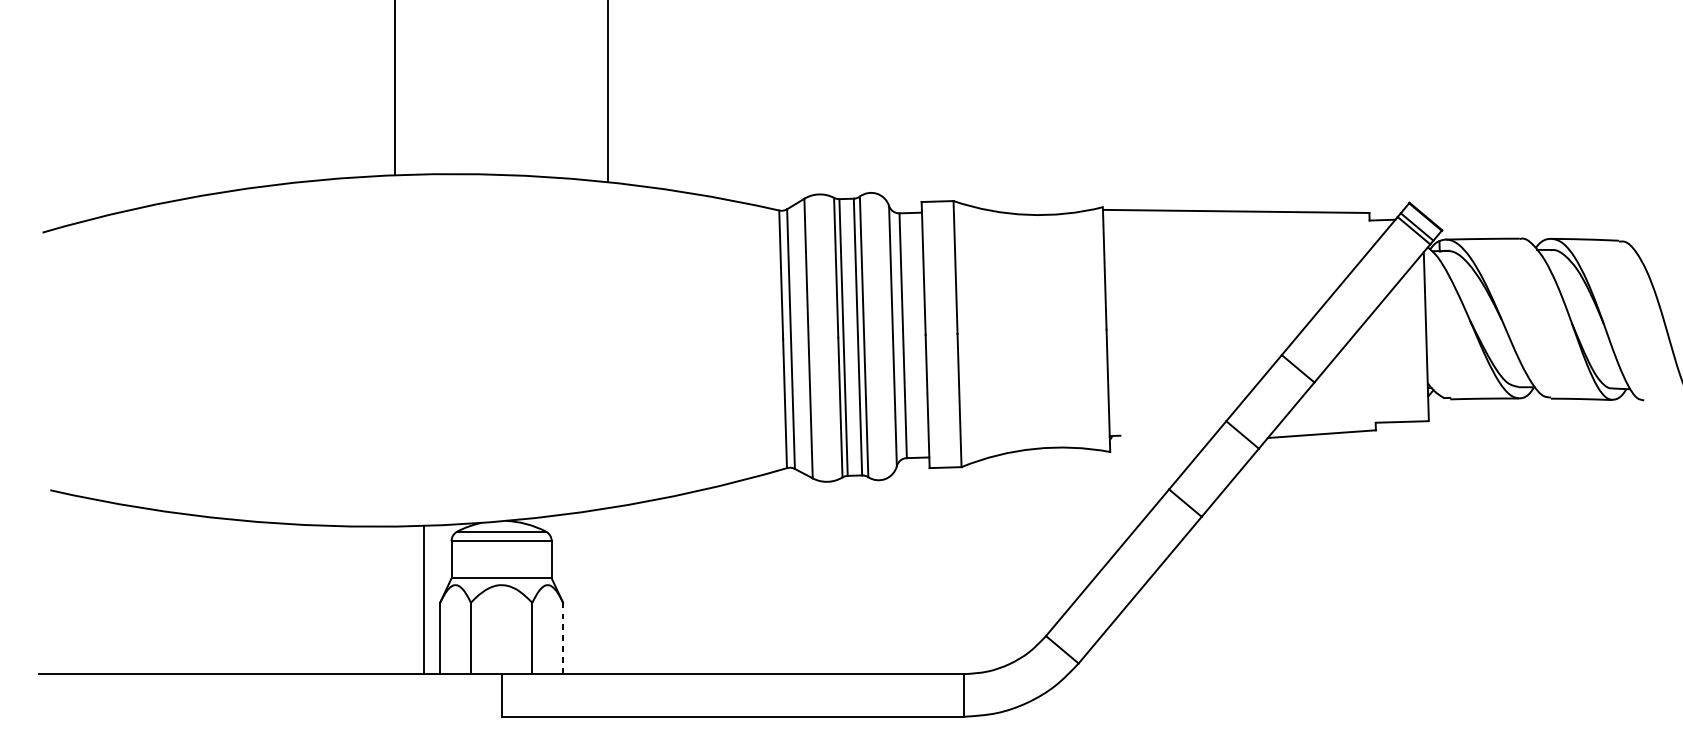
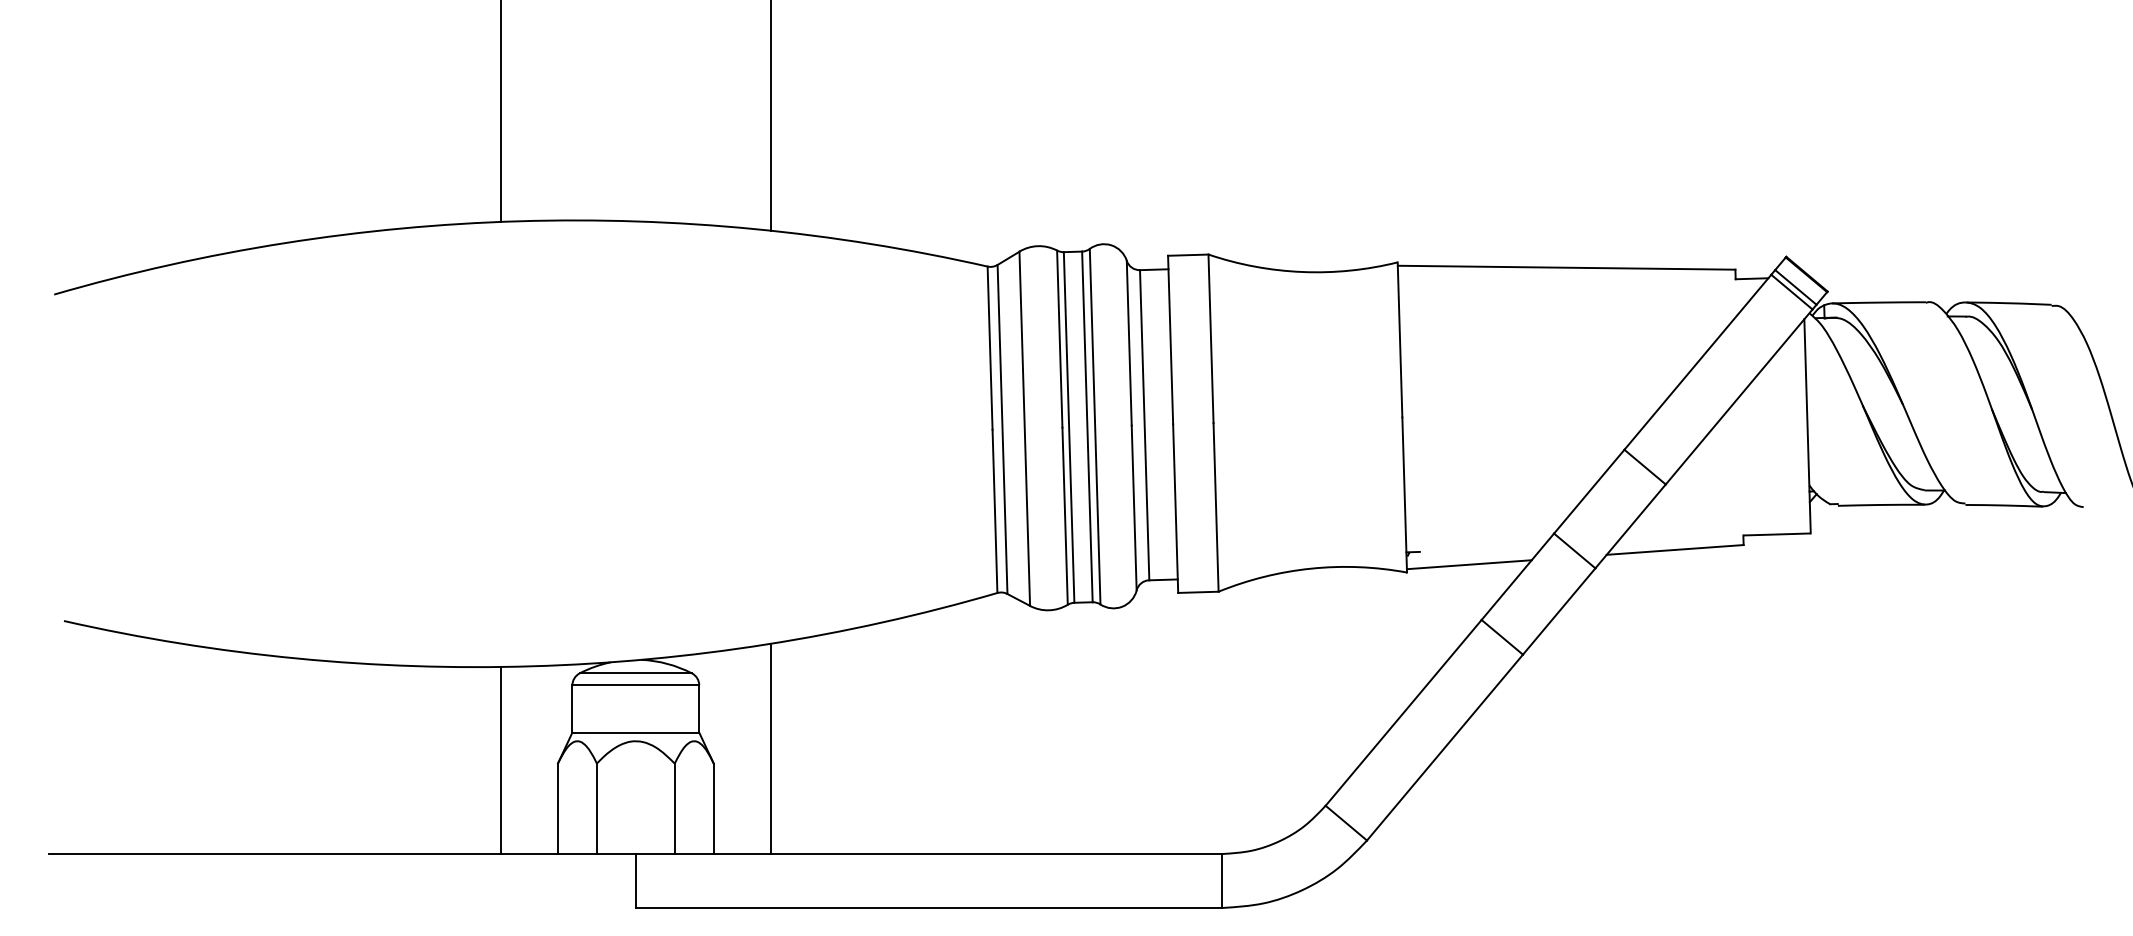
line: (1158, 445) -> (1468, 564), added
line: (607, 590) -> (770, 748), added
line: (423, 600) -> (500, 760), moved
line: (562, 639) -> (713, 809), dashed -> solid

